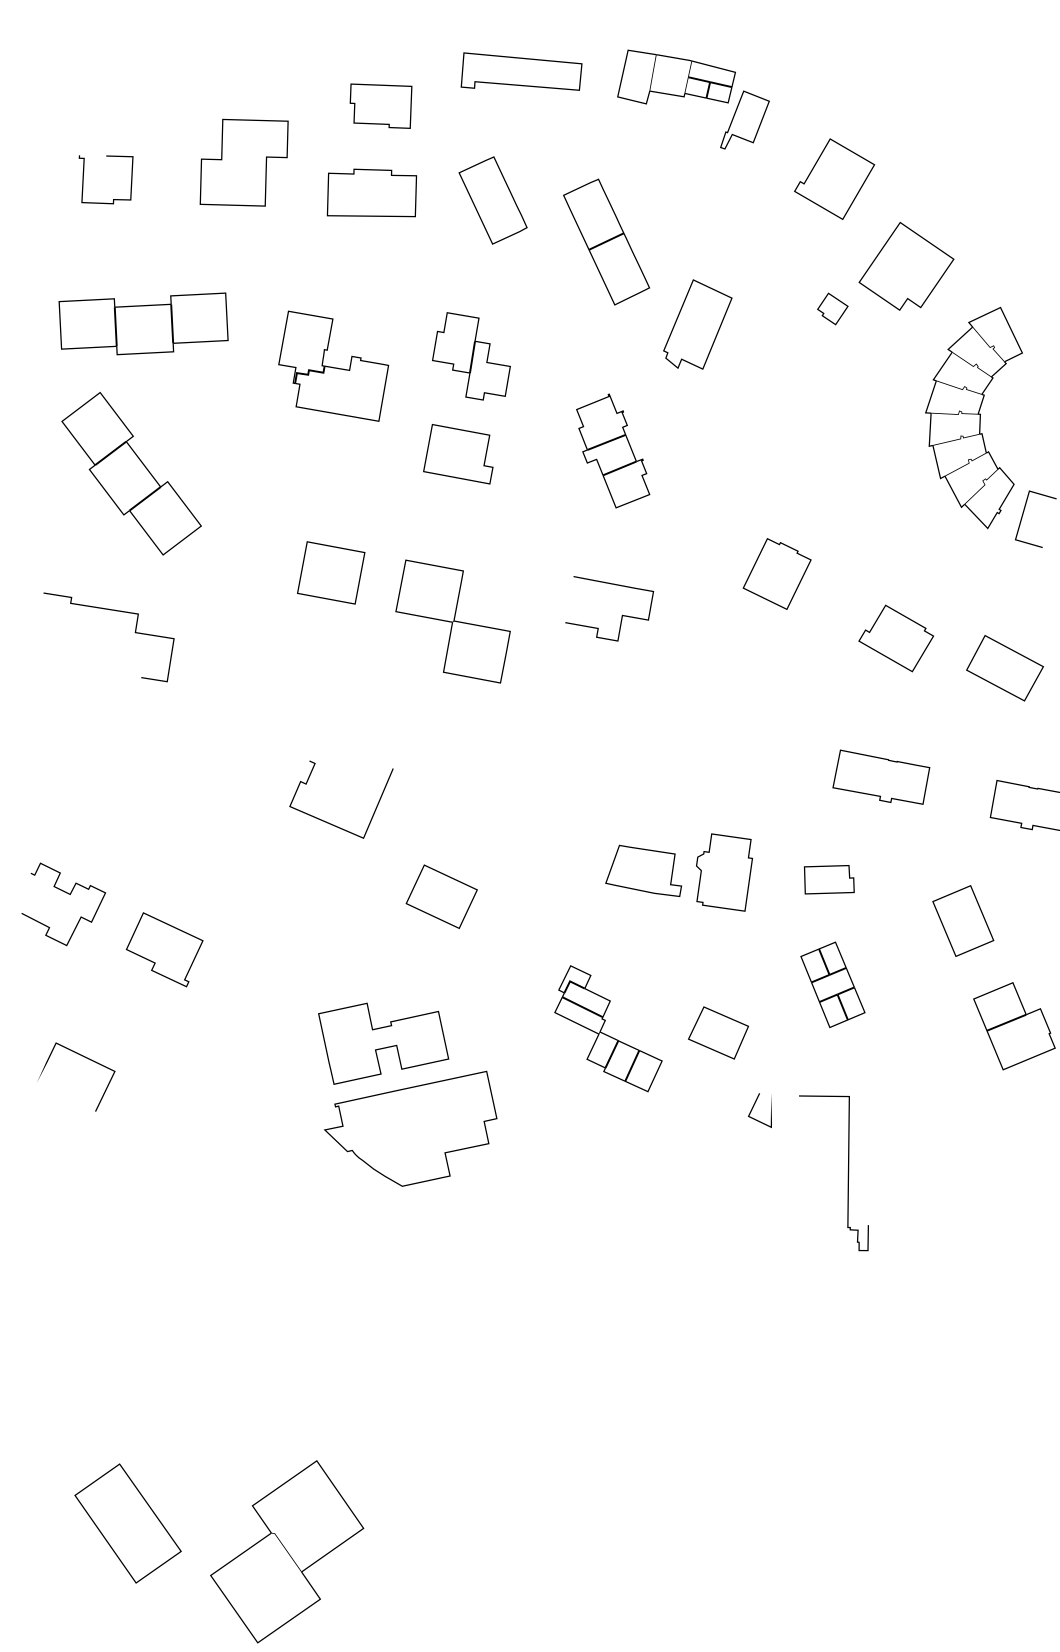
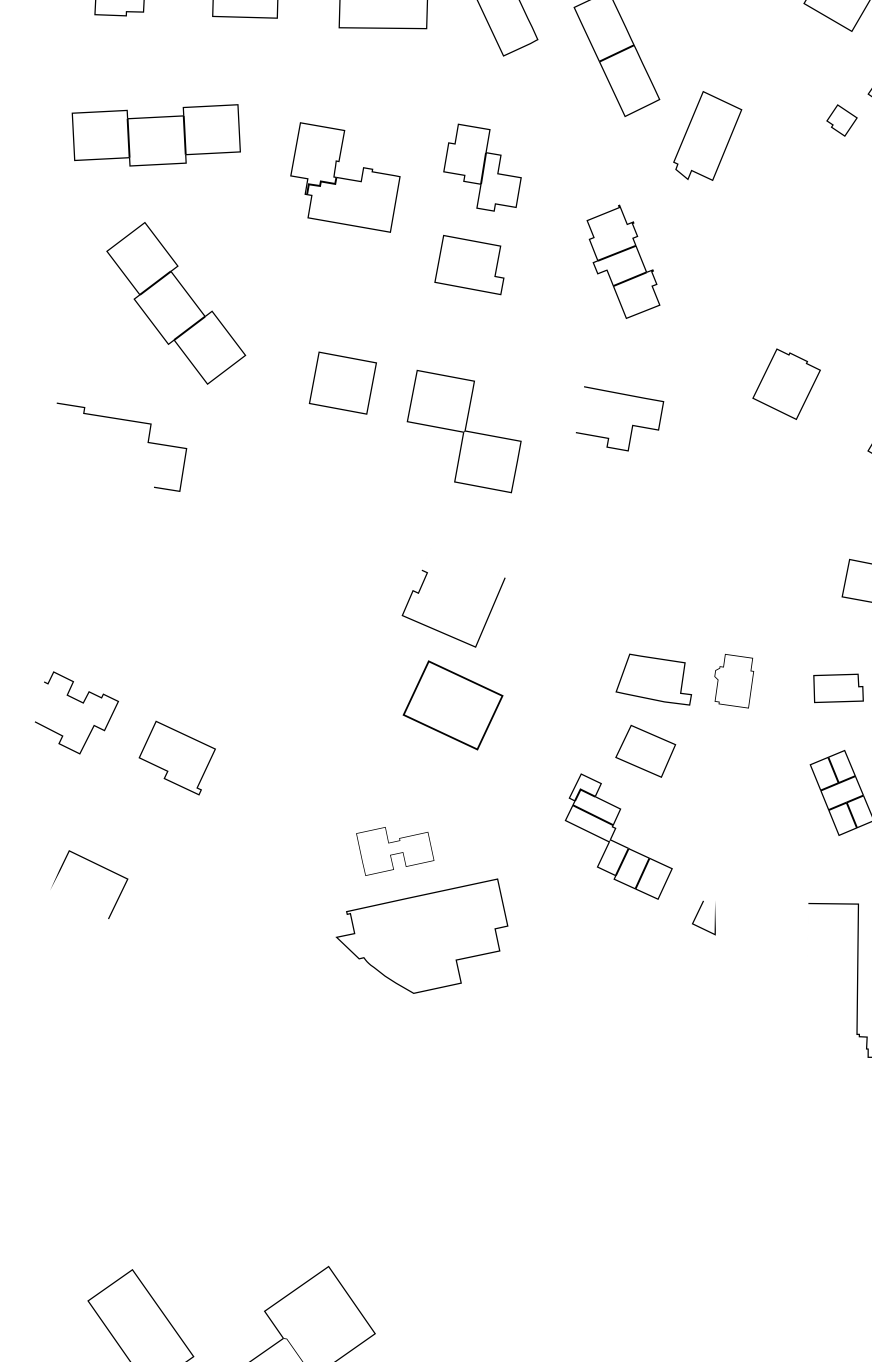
part: (131, 473) -> (176, 303), moved
part: (329, 822) -> (441, 631), moved
part: (724, 872) -> (734, 681), size x0.7
part: (441, 896) -> (452, 705), size x1.4
part: (718, 1032) -> (645, 750), moved
part: (383, 1043) -> (394, 851), size x0.6
part: (753, 1107) -> (697, 914), moved

